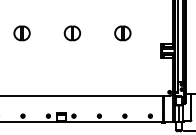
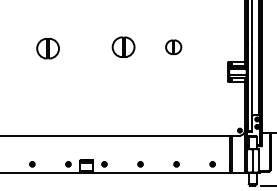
part: (21, 33) -> (47, 48), moved
part: (72, 33) -> (123, 47), moved
part: (122, 33) -> (173, 47), size x0.7

